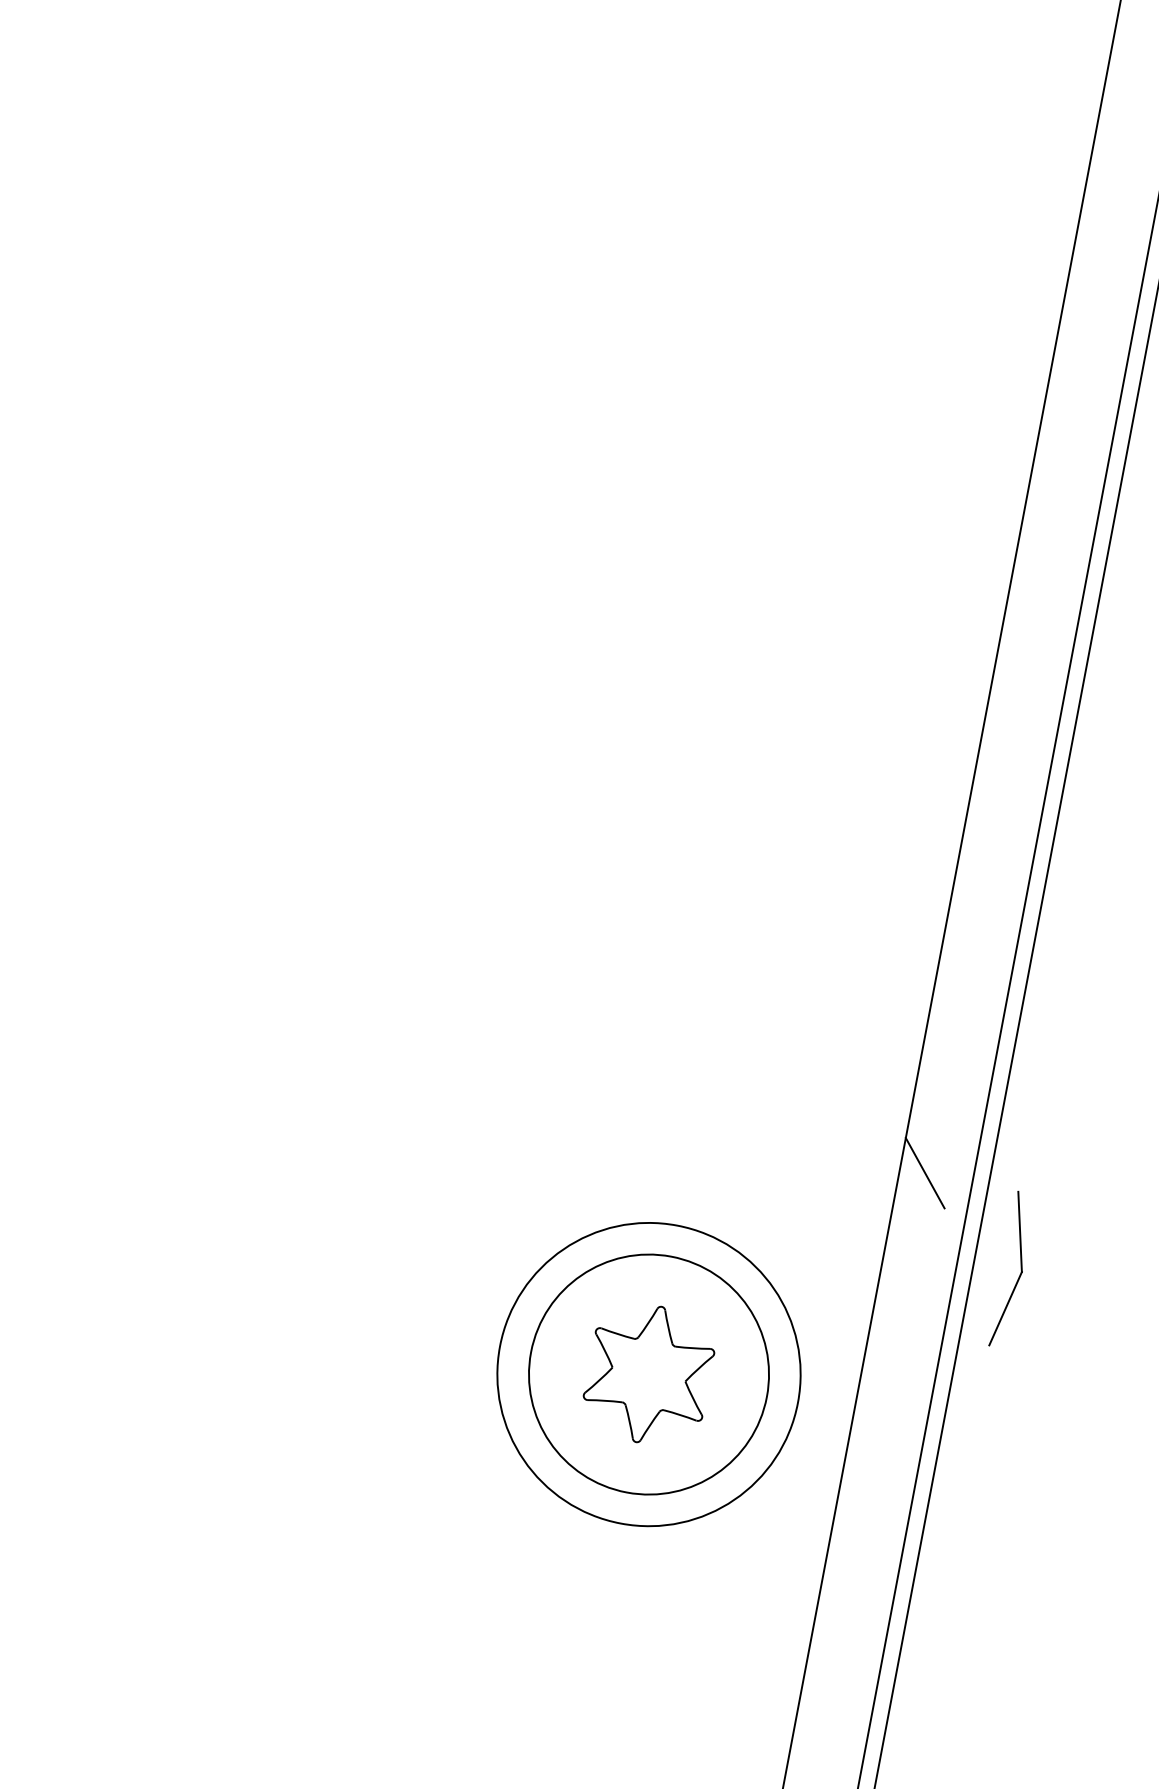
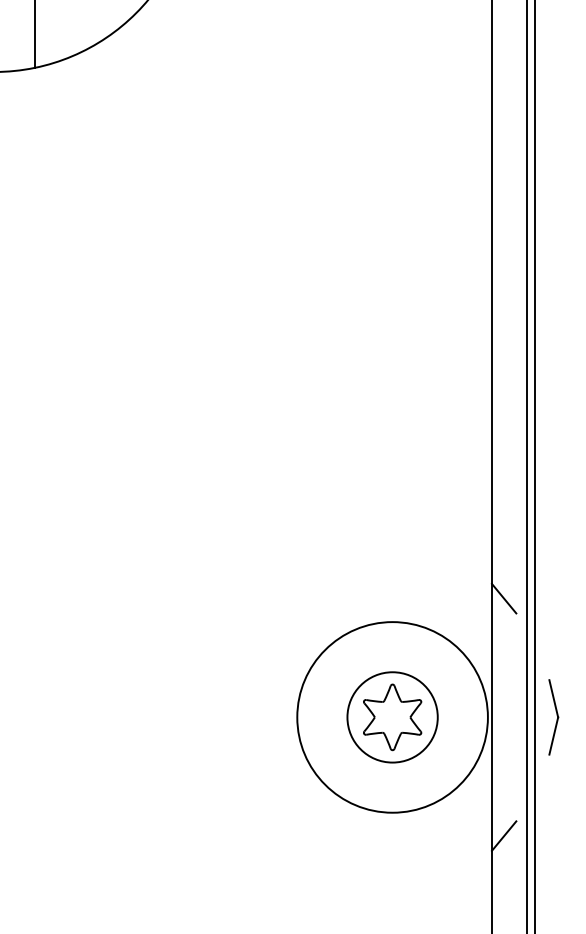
part: (1012, 1270) -> (553, 717), moved
circle: (648, 1374) -> (392, 717), size x0.62
circle: (648, 1374) -> (392, 717), size x1.67
line: (831, 1661) -> (503, 835), added

